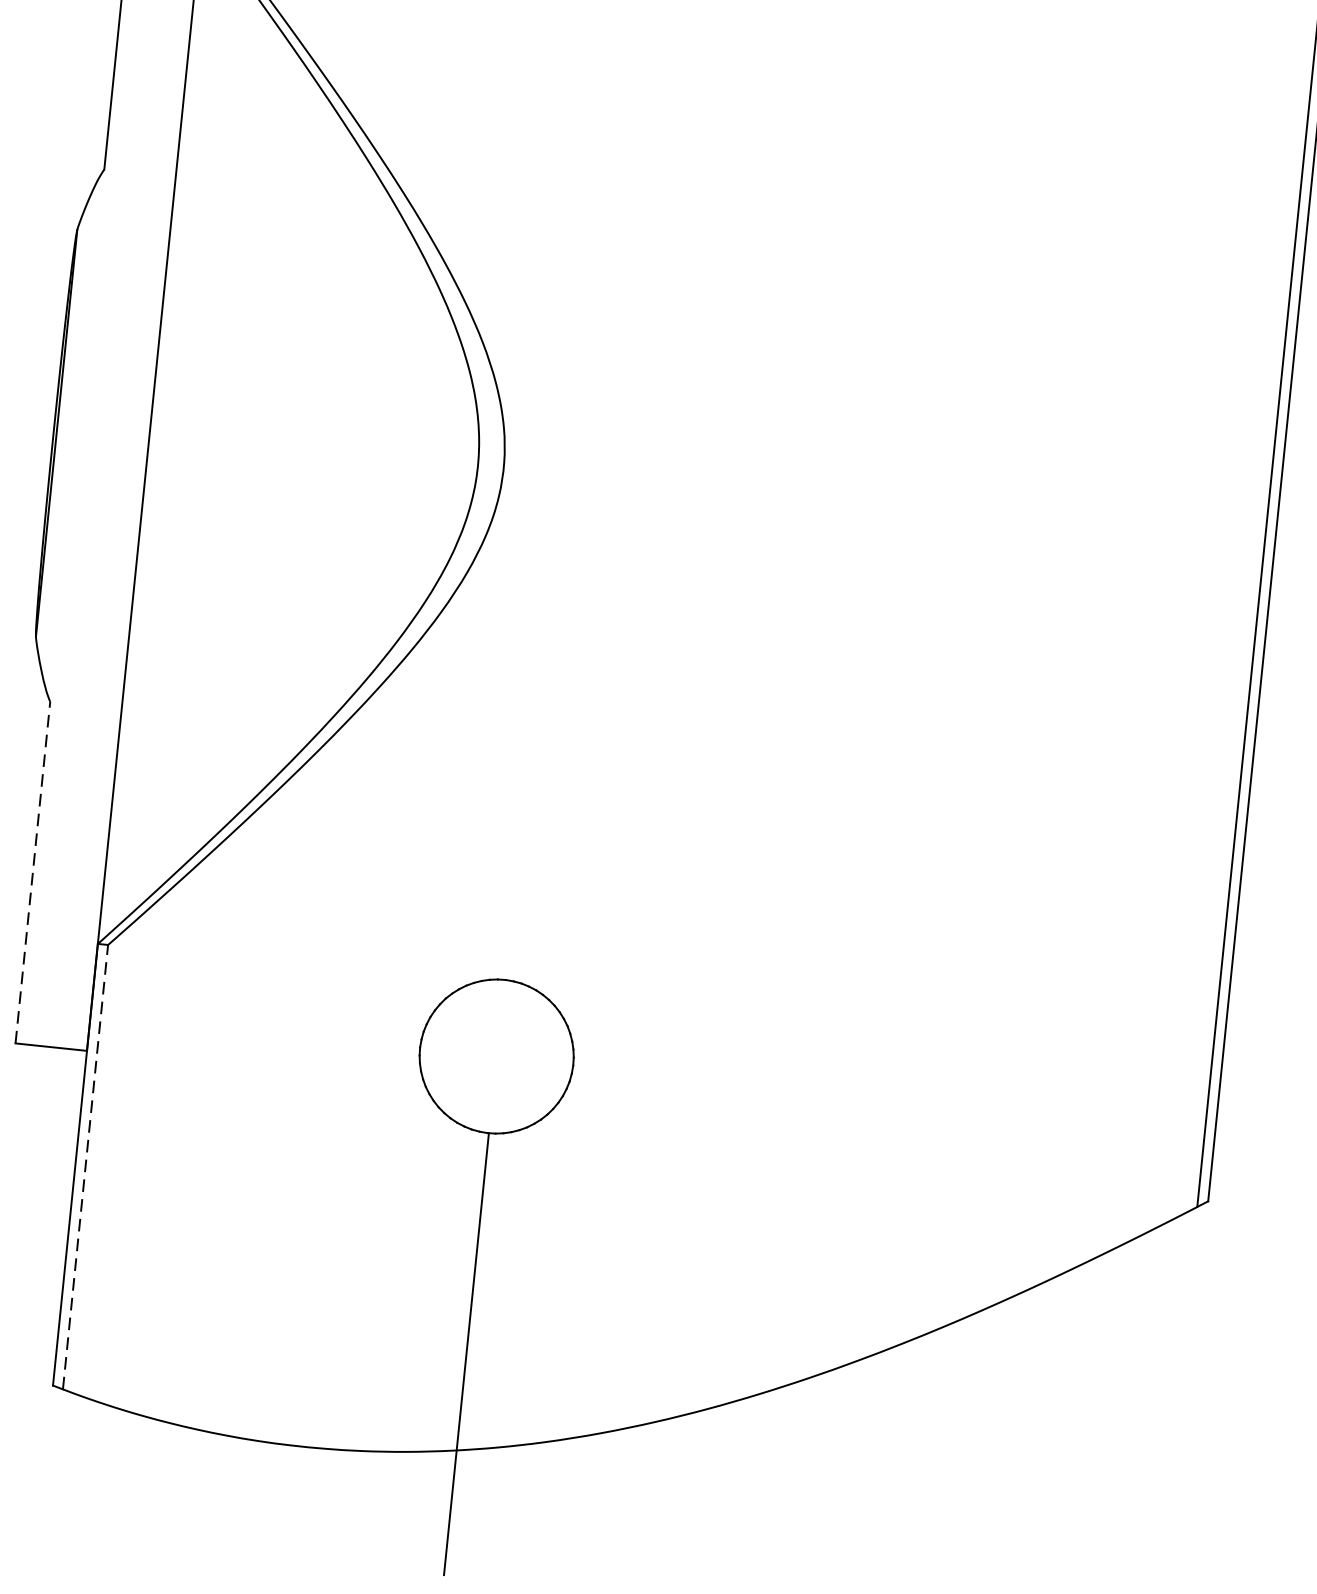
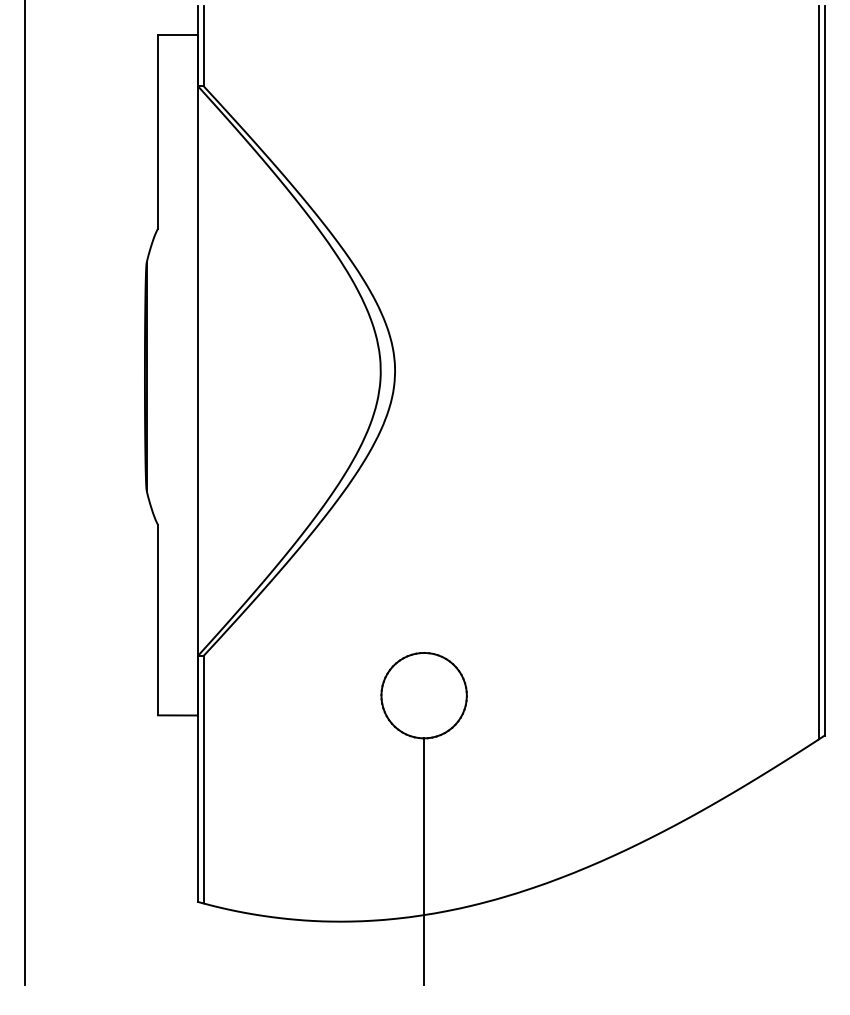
line: (33, 871) -> (158, 619), dashed -> solid
line: (85, 1166) -> (203, 779), dashed -> solid

